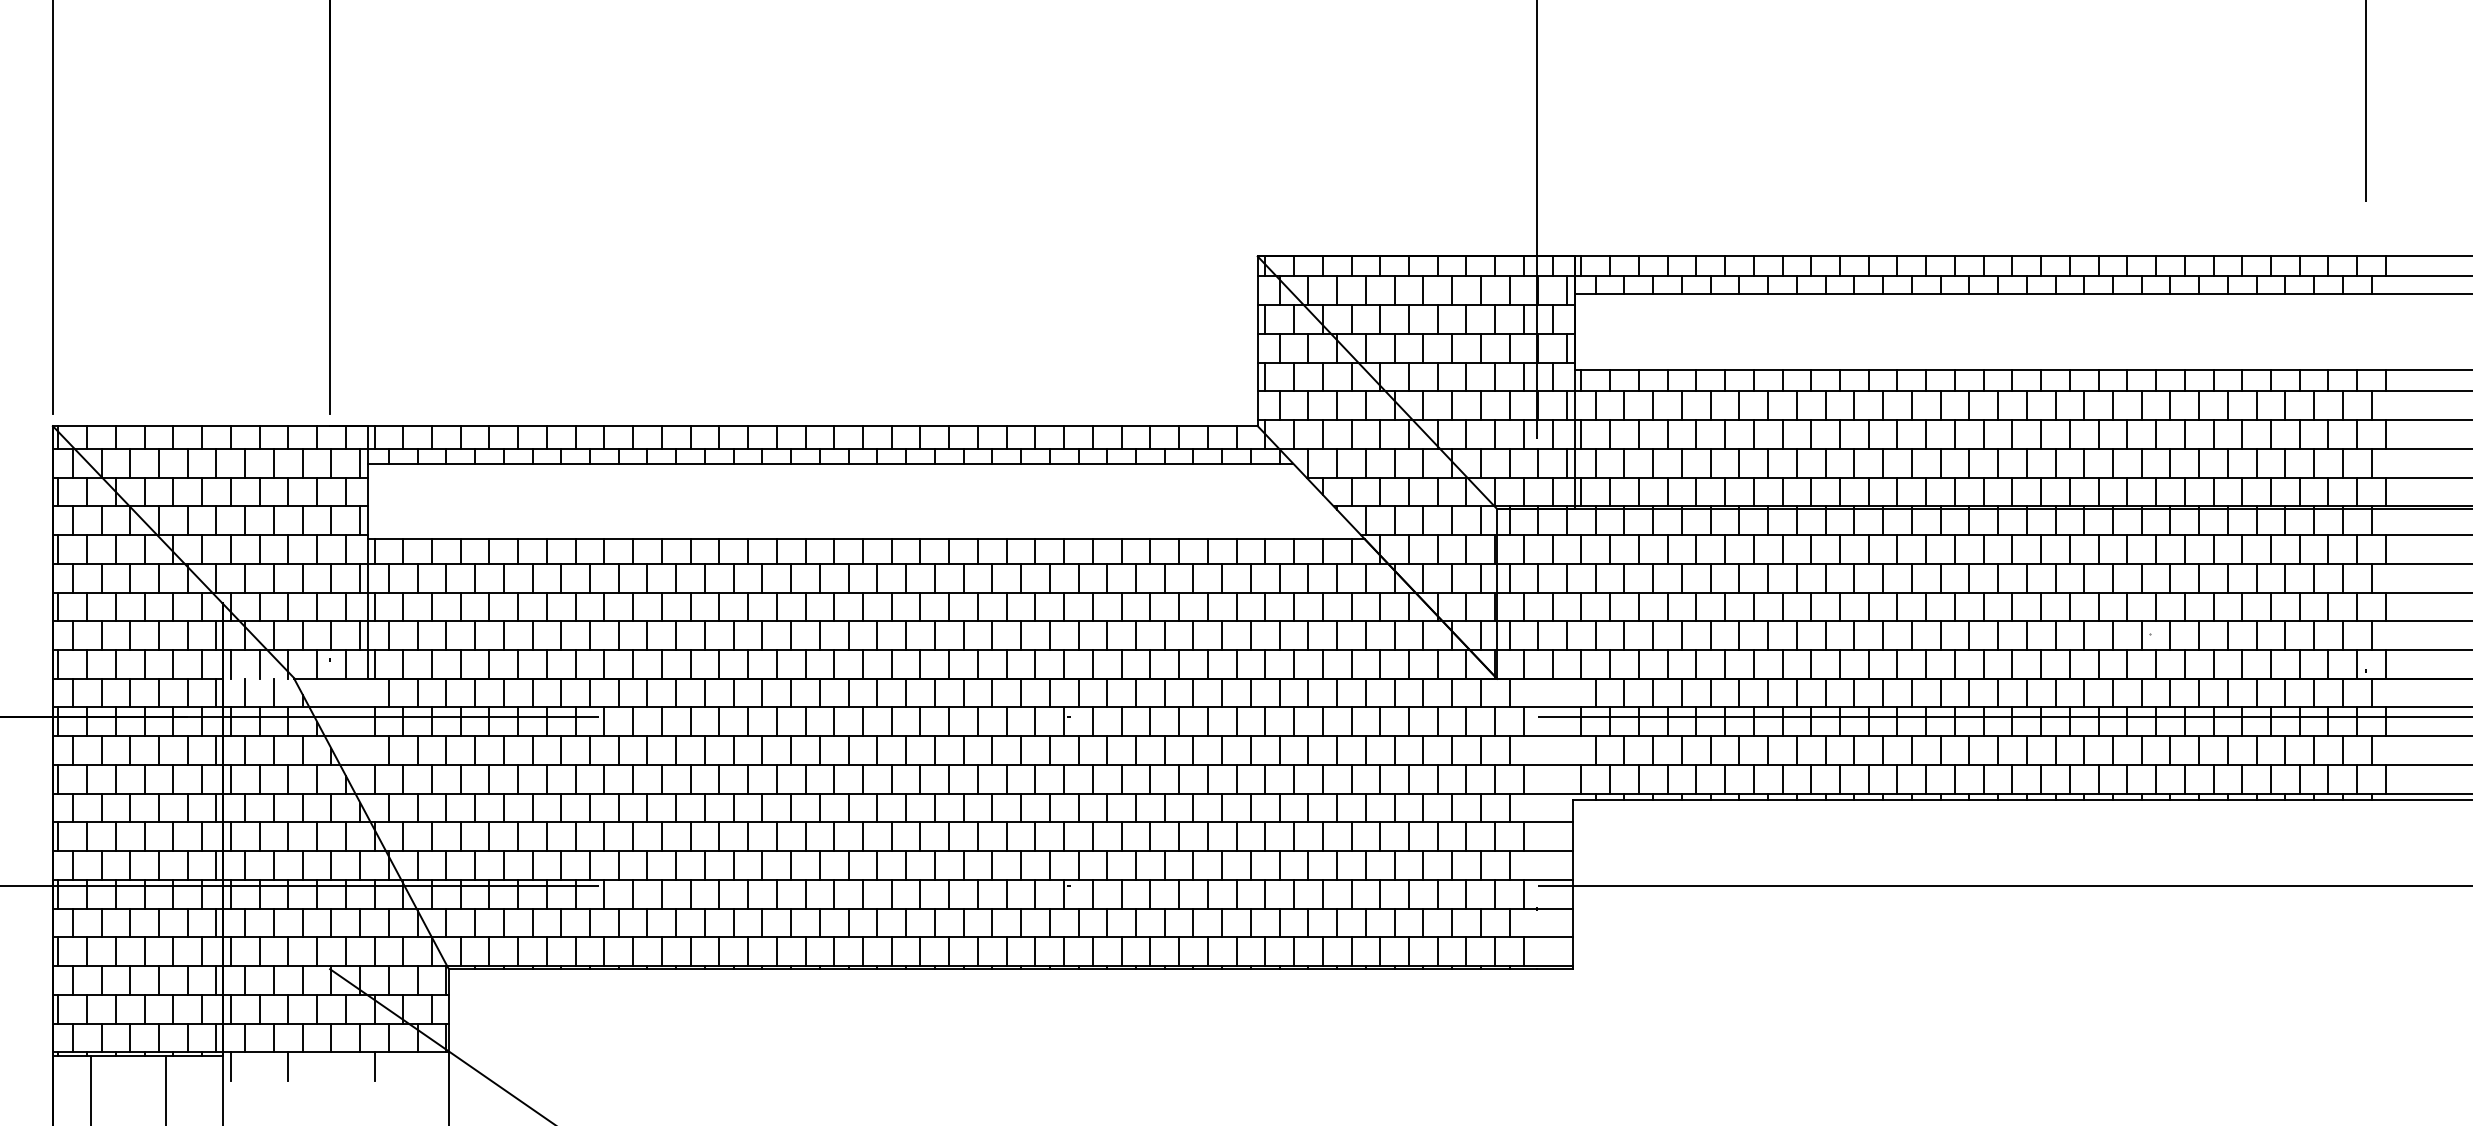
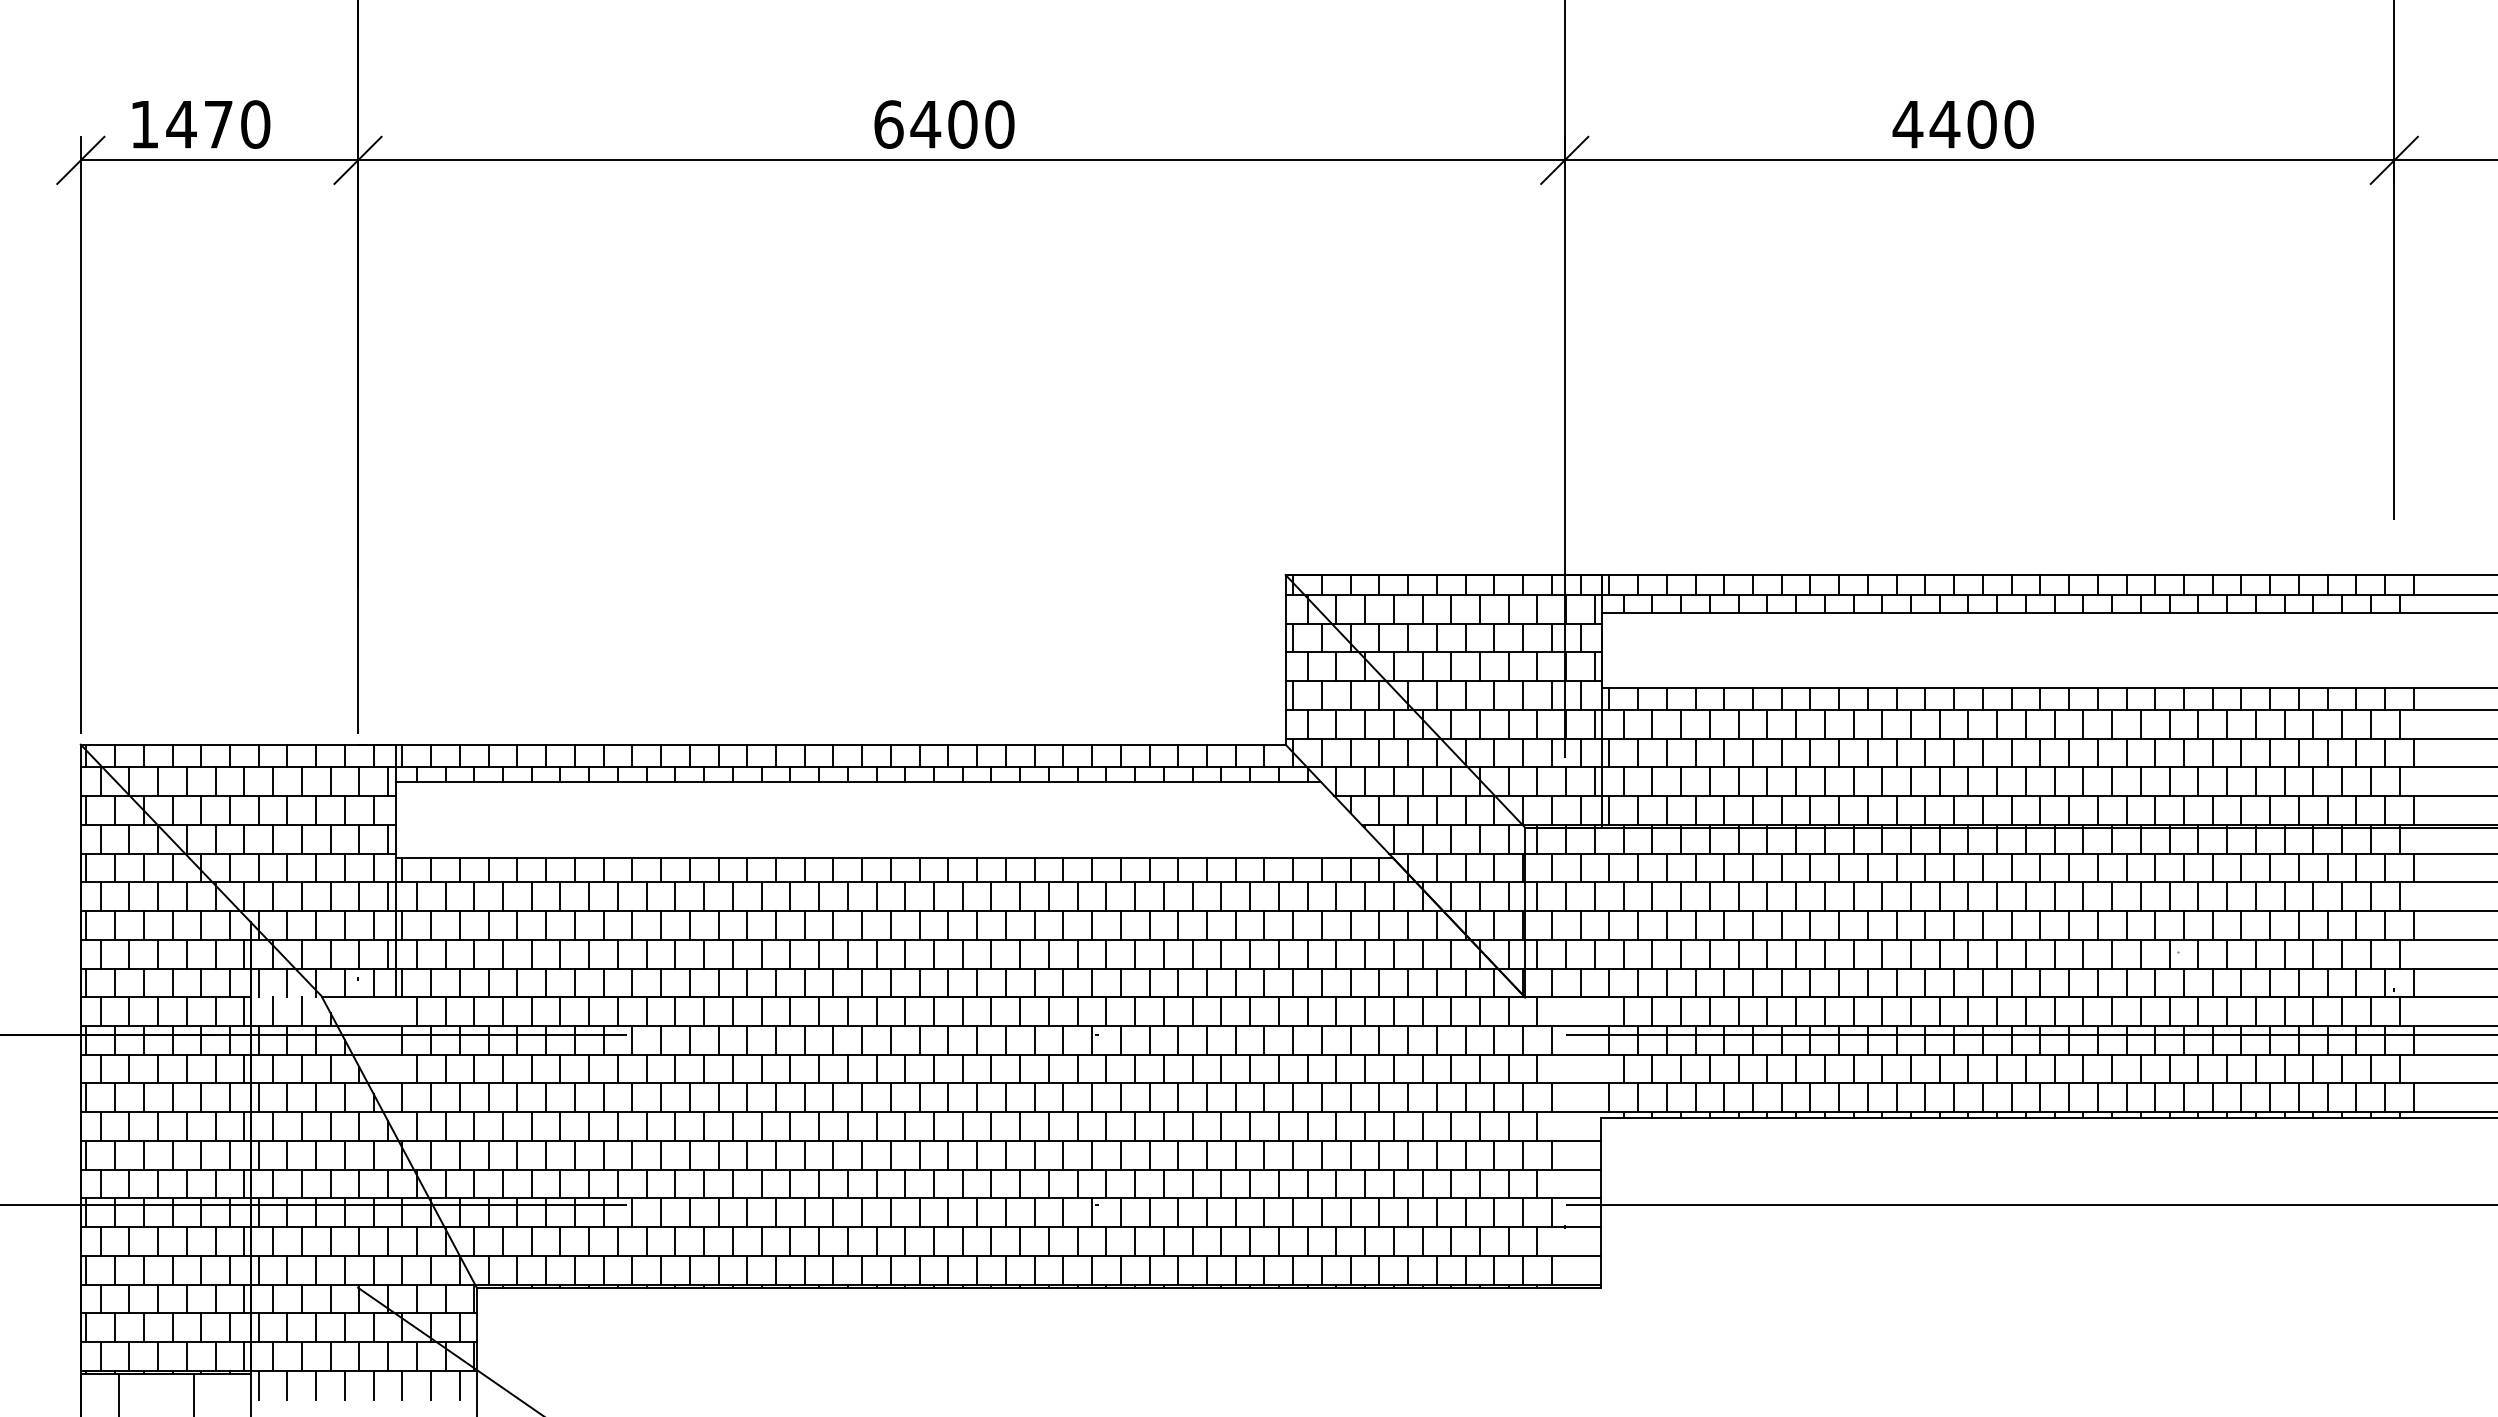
line: (259, 1065) -> (287, 1384), added
line: (316, 1065) -> (344, 1384), added
line: (345, 1065) -> (373, 1384), added
line: (403, 1065) -> (431, 1384), added
line: (431, 1065) -> (459, 1384), added

